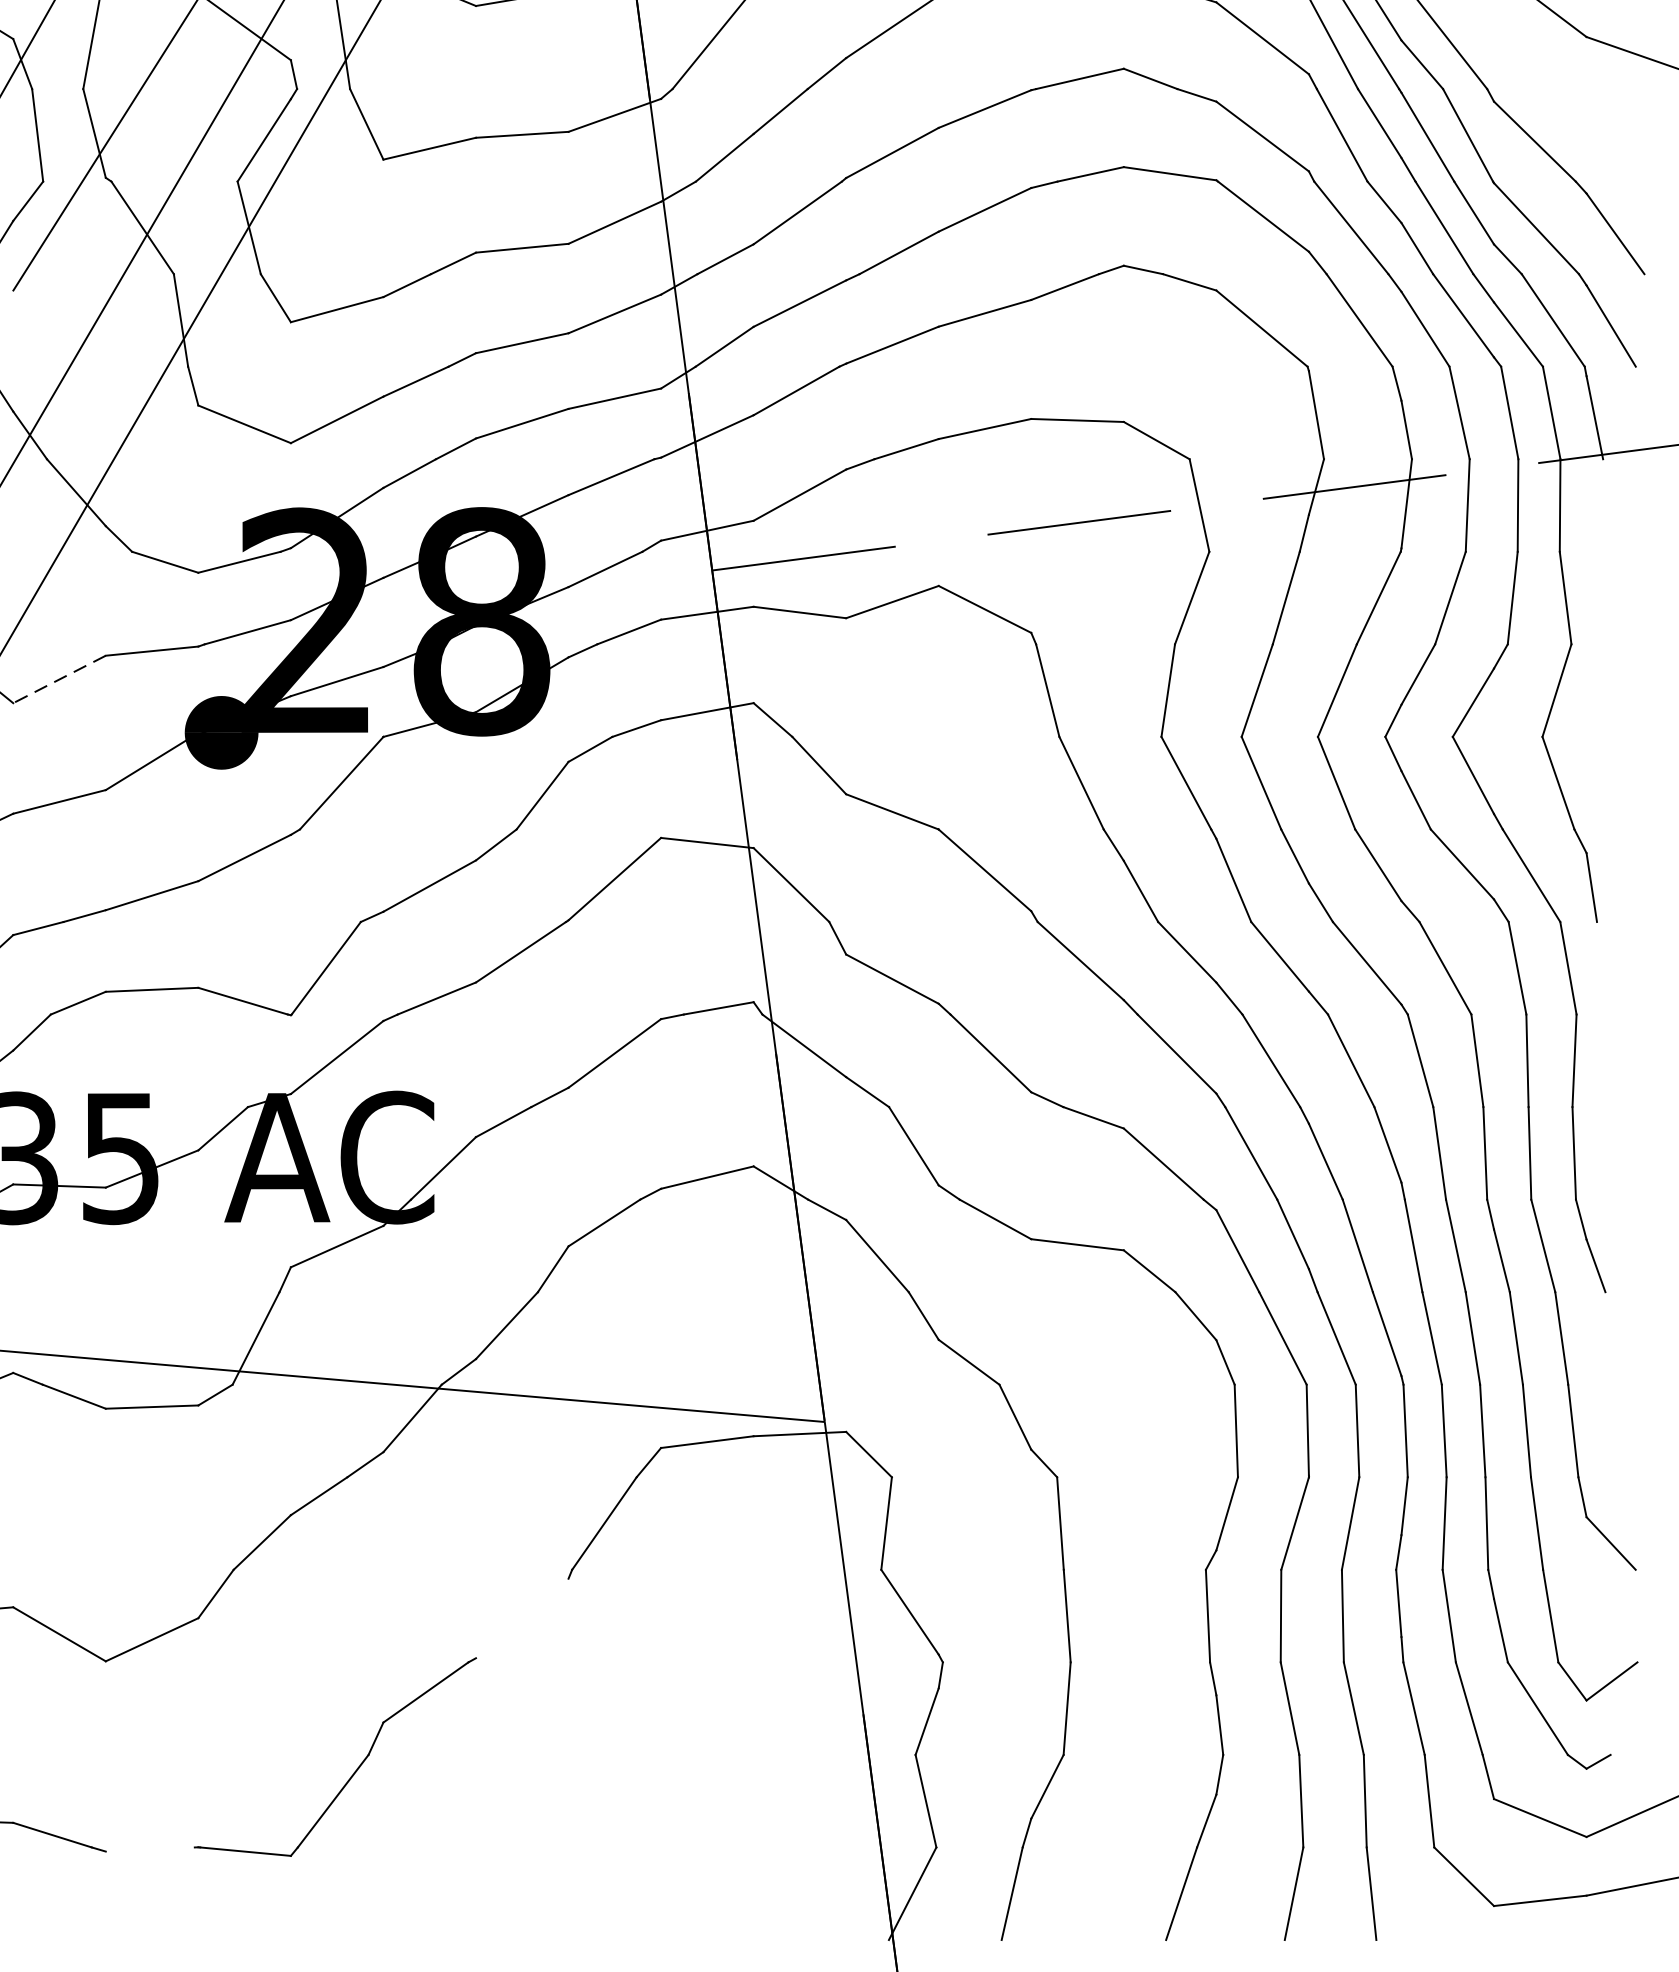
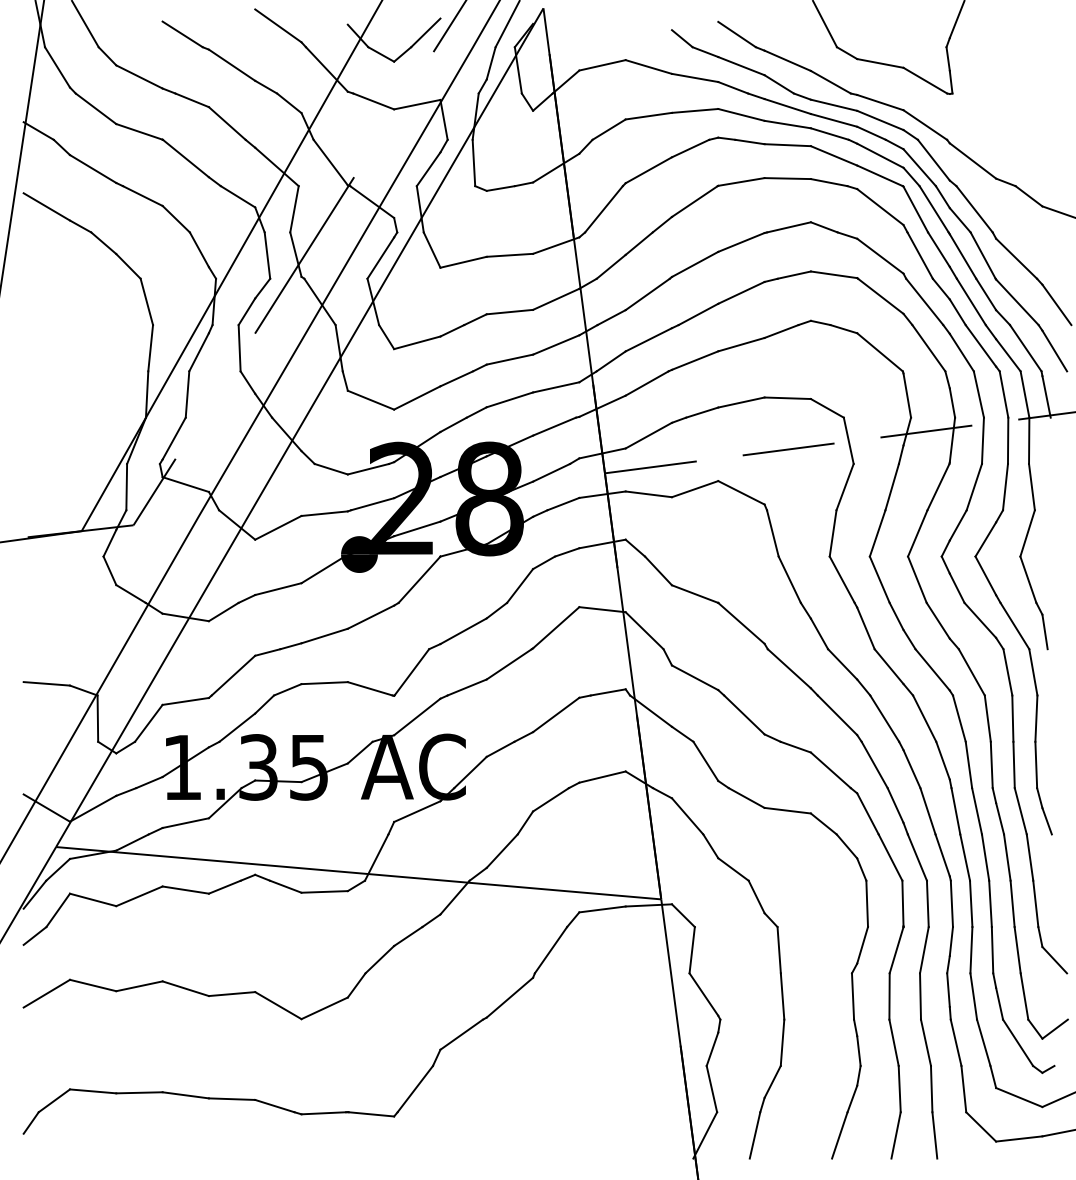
line: (57, 680) -> (277, 528), dashed -> solid
line: (521, 1618) -> (509, 997), added
line: (149, 1849) -> (323, 1113), added

